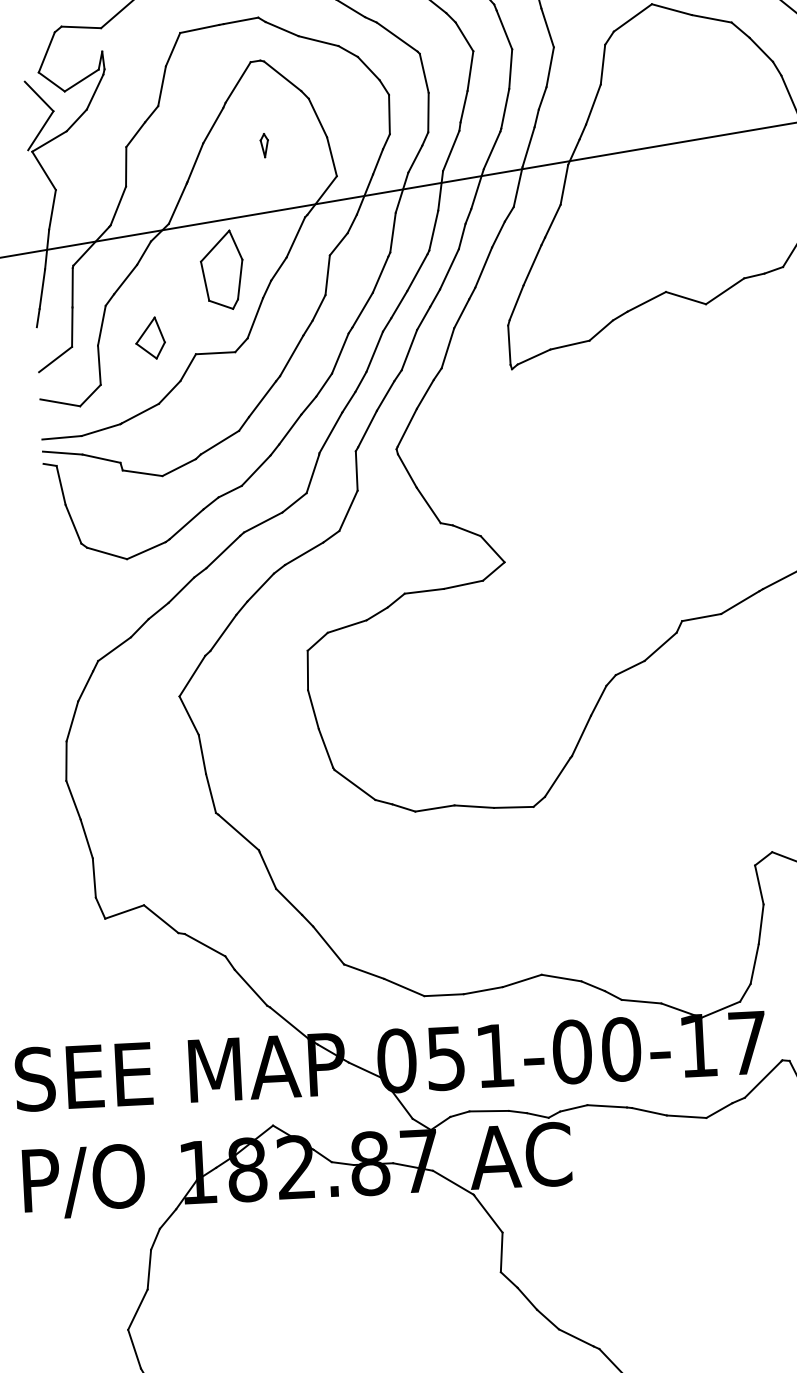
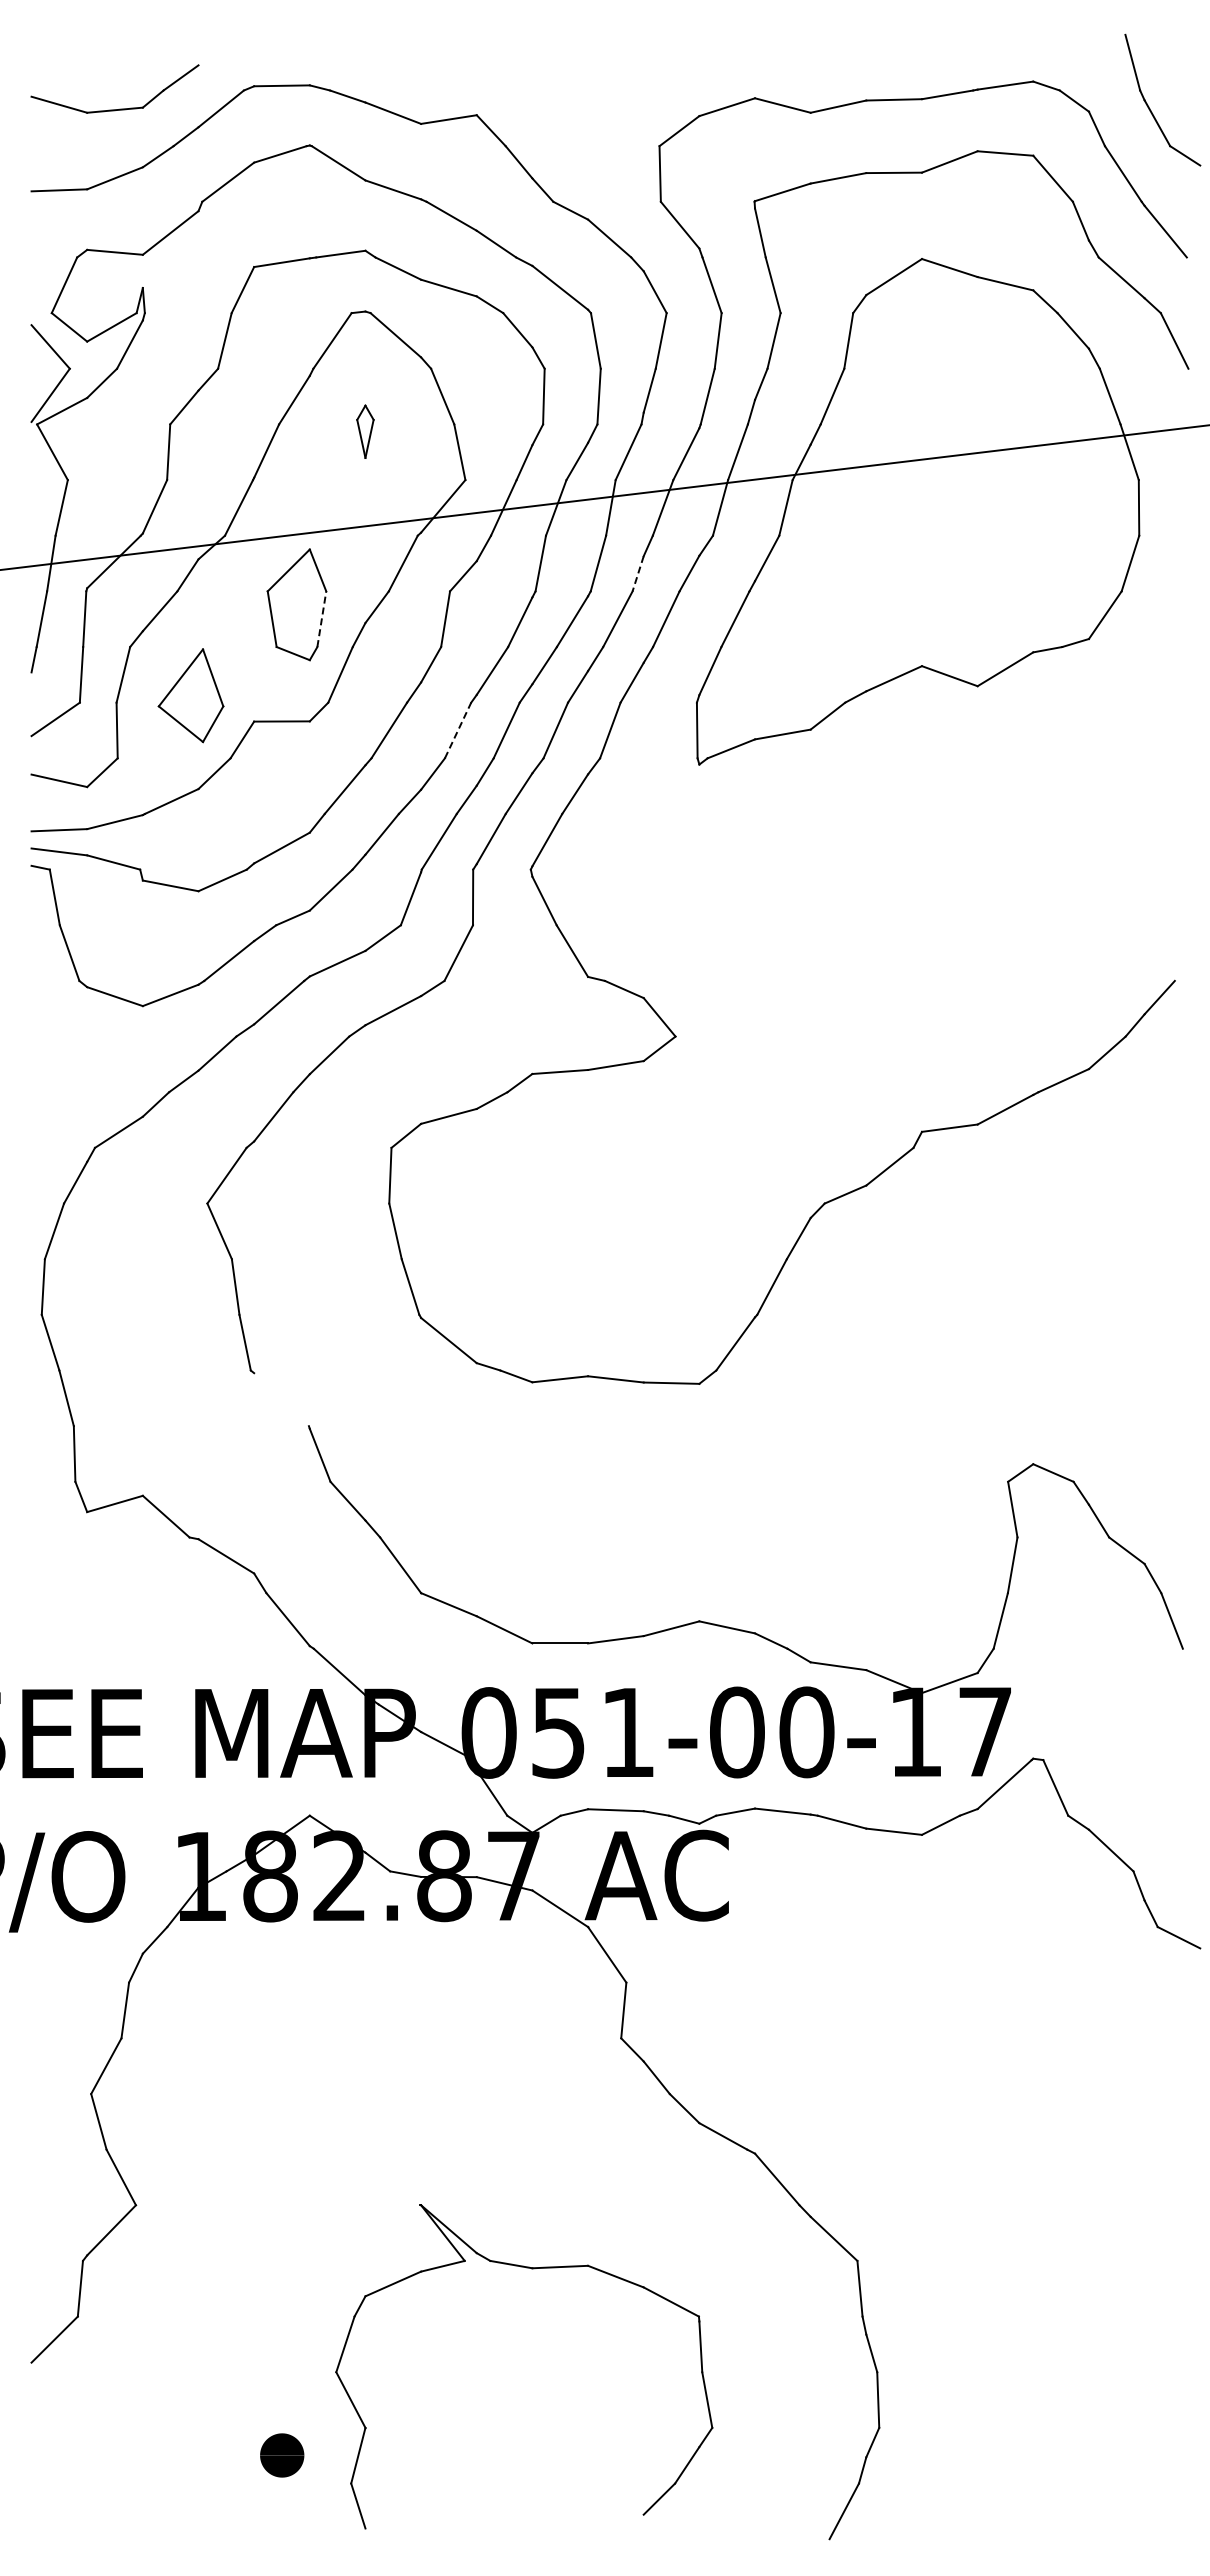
part: (264, 145) -> (365, 431), size x1.6
line: (462, 237) -> (638, 574), solid -> dashed
line: (239, 279) -> (321, 618), solid -> dashed
part: (150, 338) -> (190, 696), size x1.6
line: (340, 353) -> (458, 730), solid -> dashed
line: (238, 832) -> (281, 1399), removed

